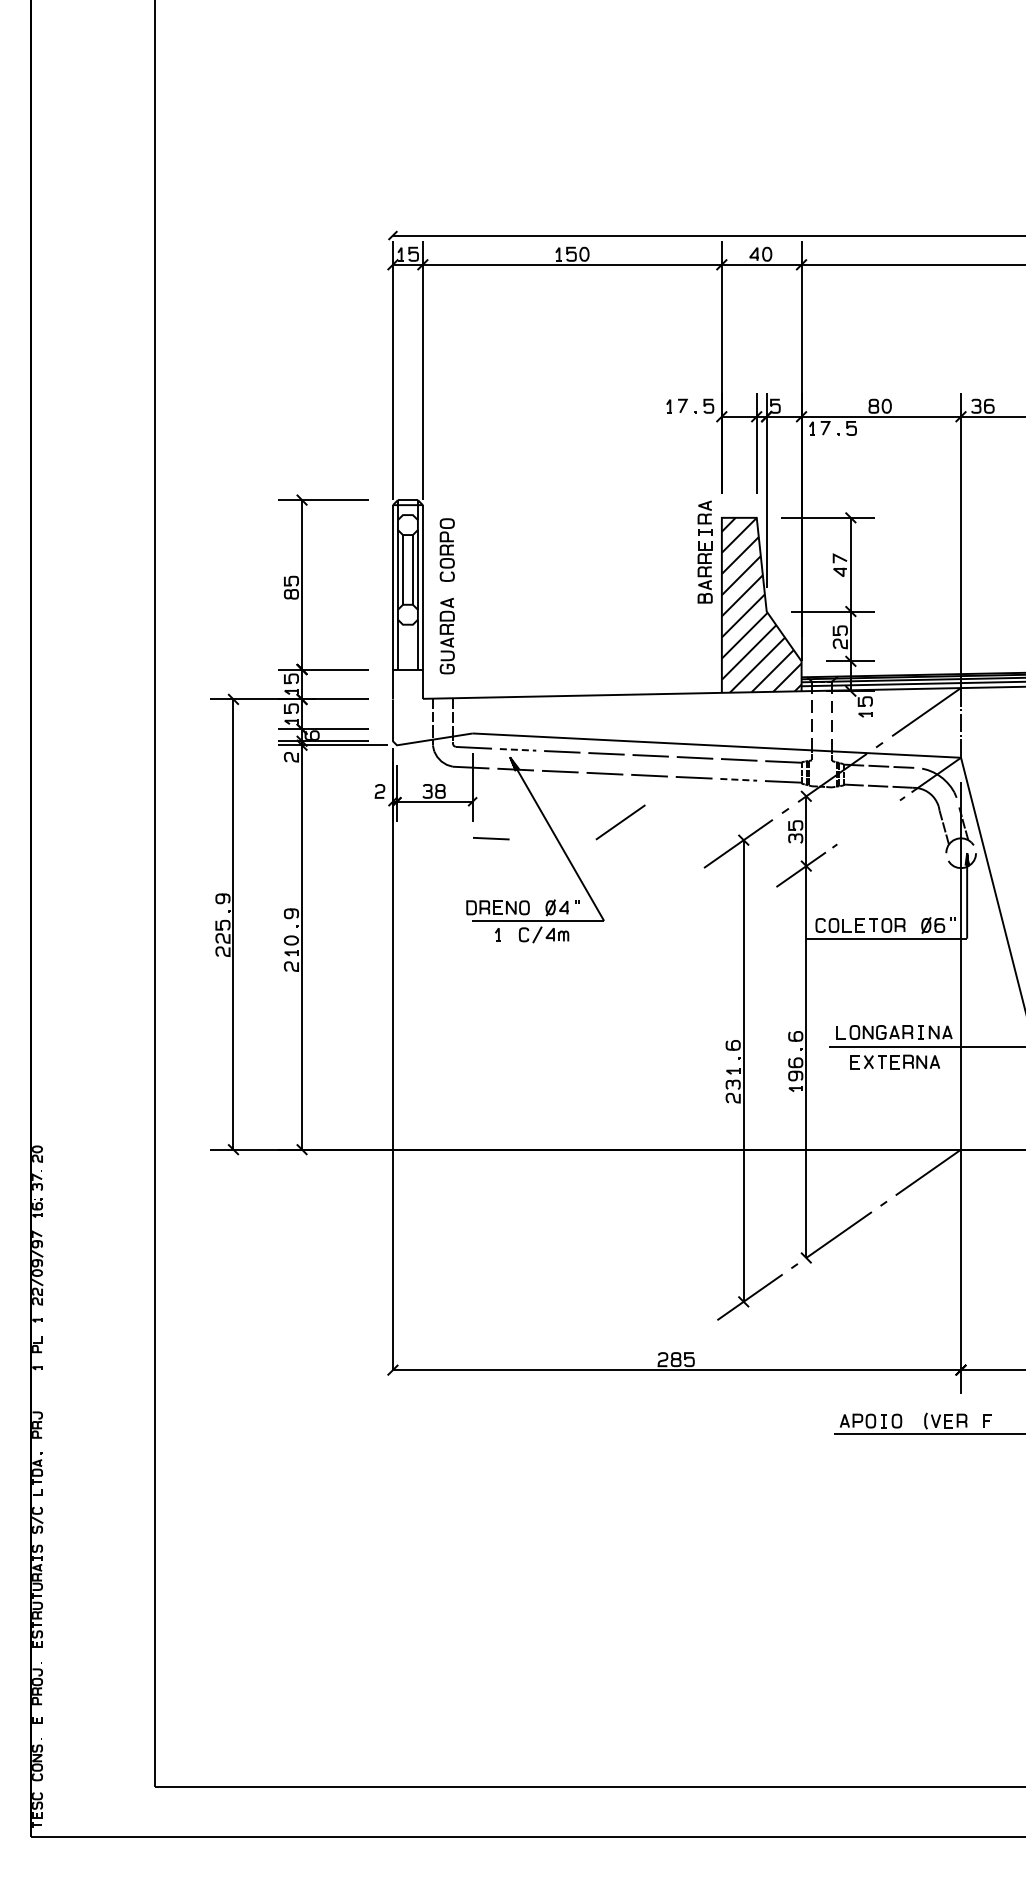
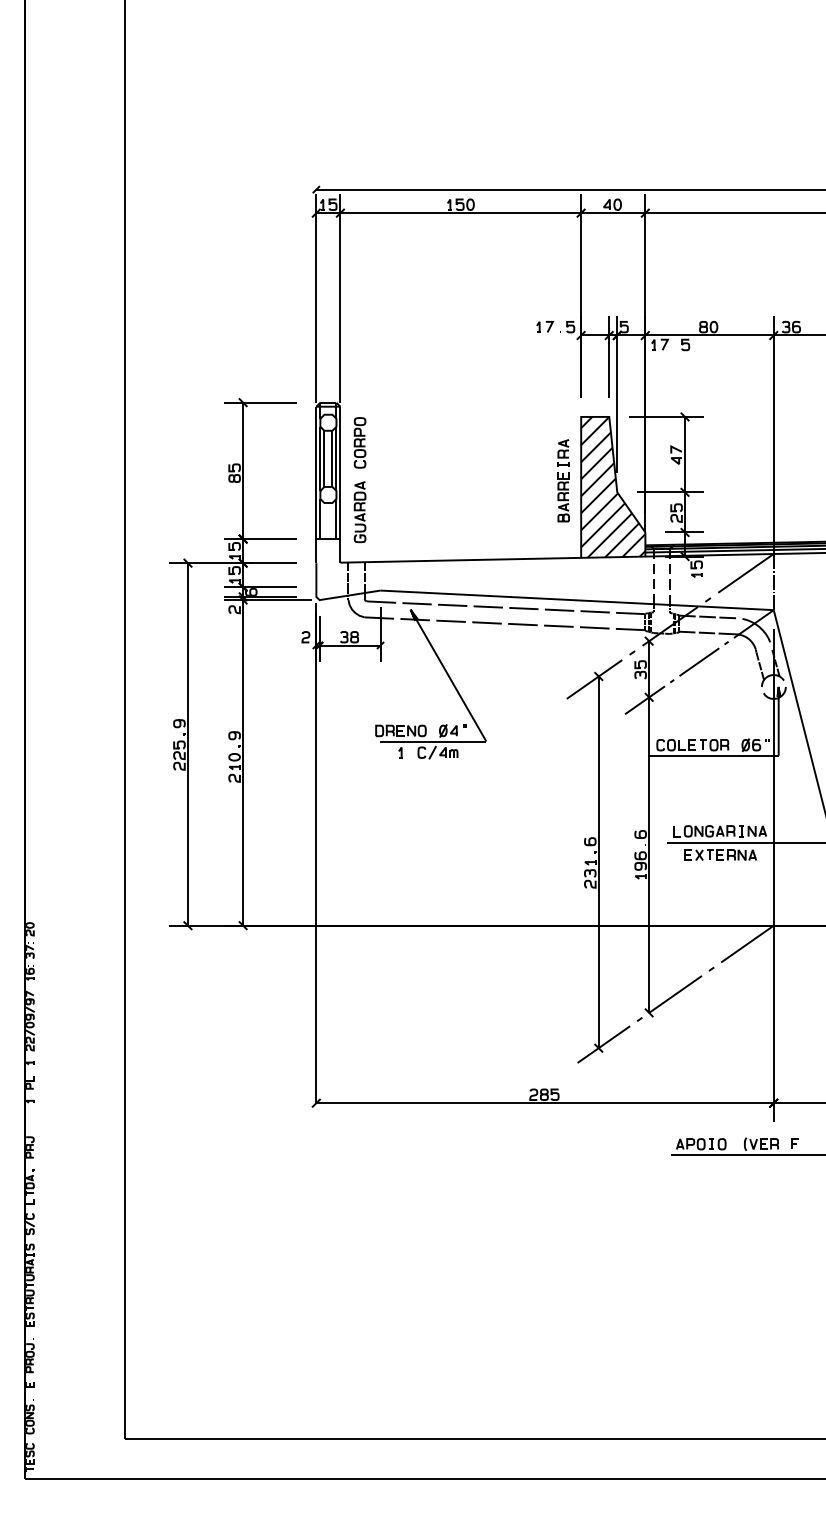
part: (704, 551) -> (563, 480), moved
line: (518, 749) -> (417, 603), dashed -> solid
line: (739, 779) -> (595, 627), dashed -> solid
line: (620, 822) -> (699, 662), moved
line: (491, 838) -> (395, 675), removed

